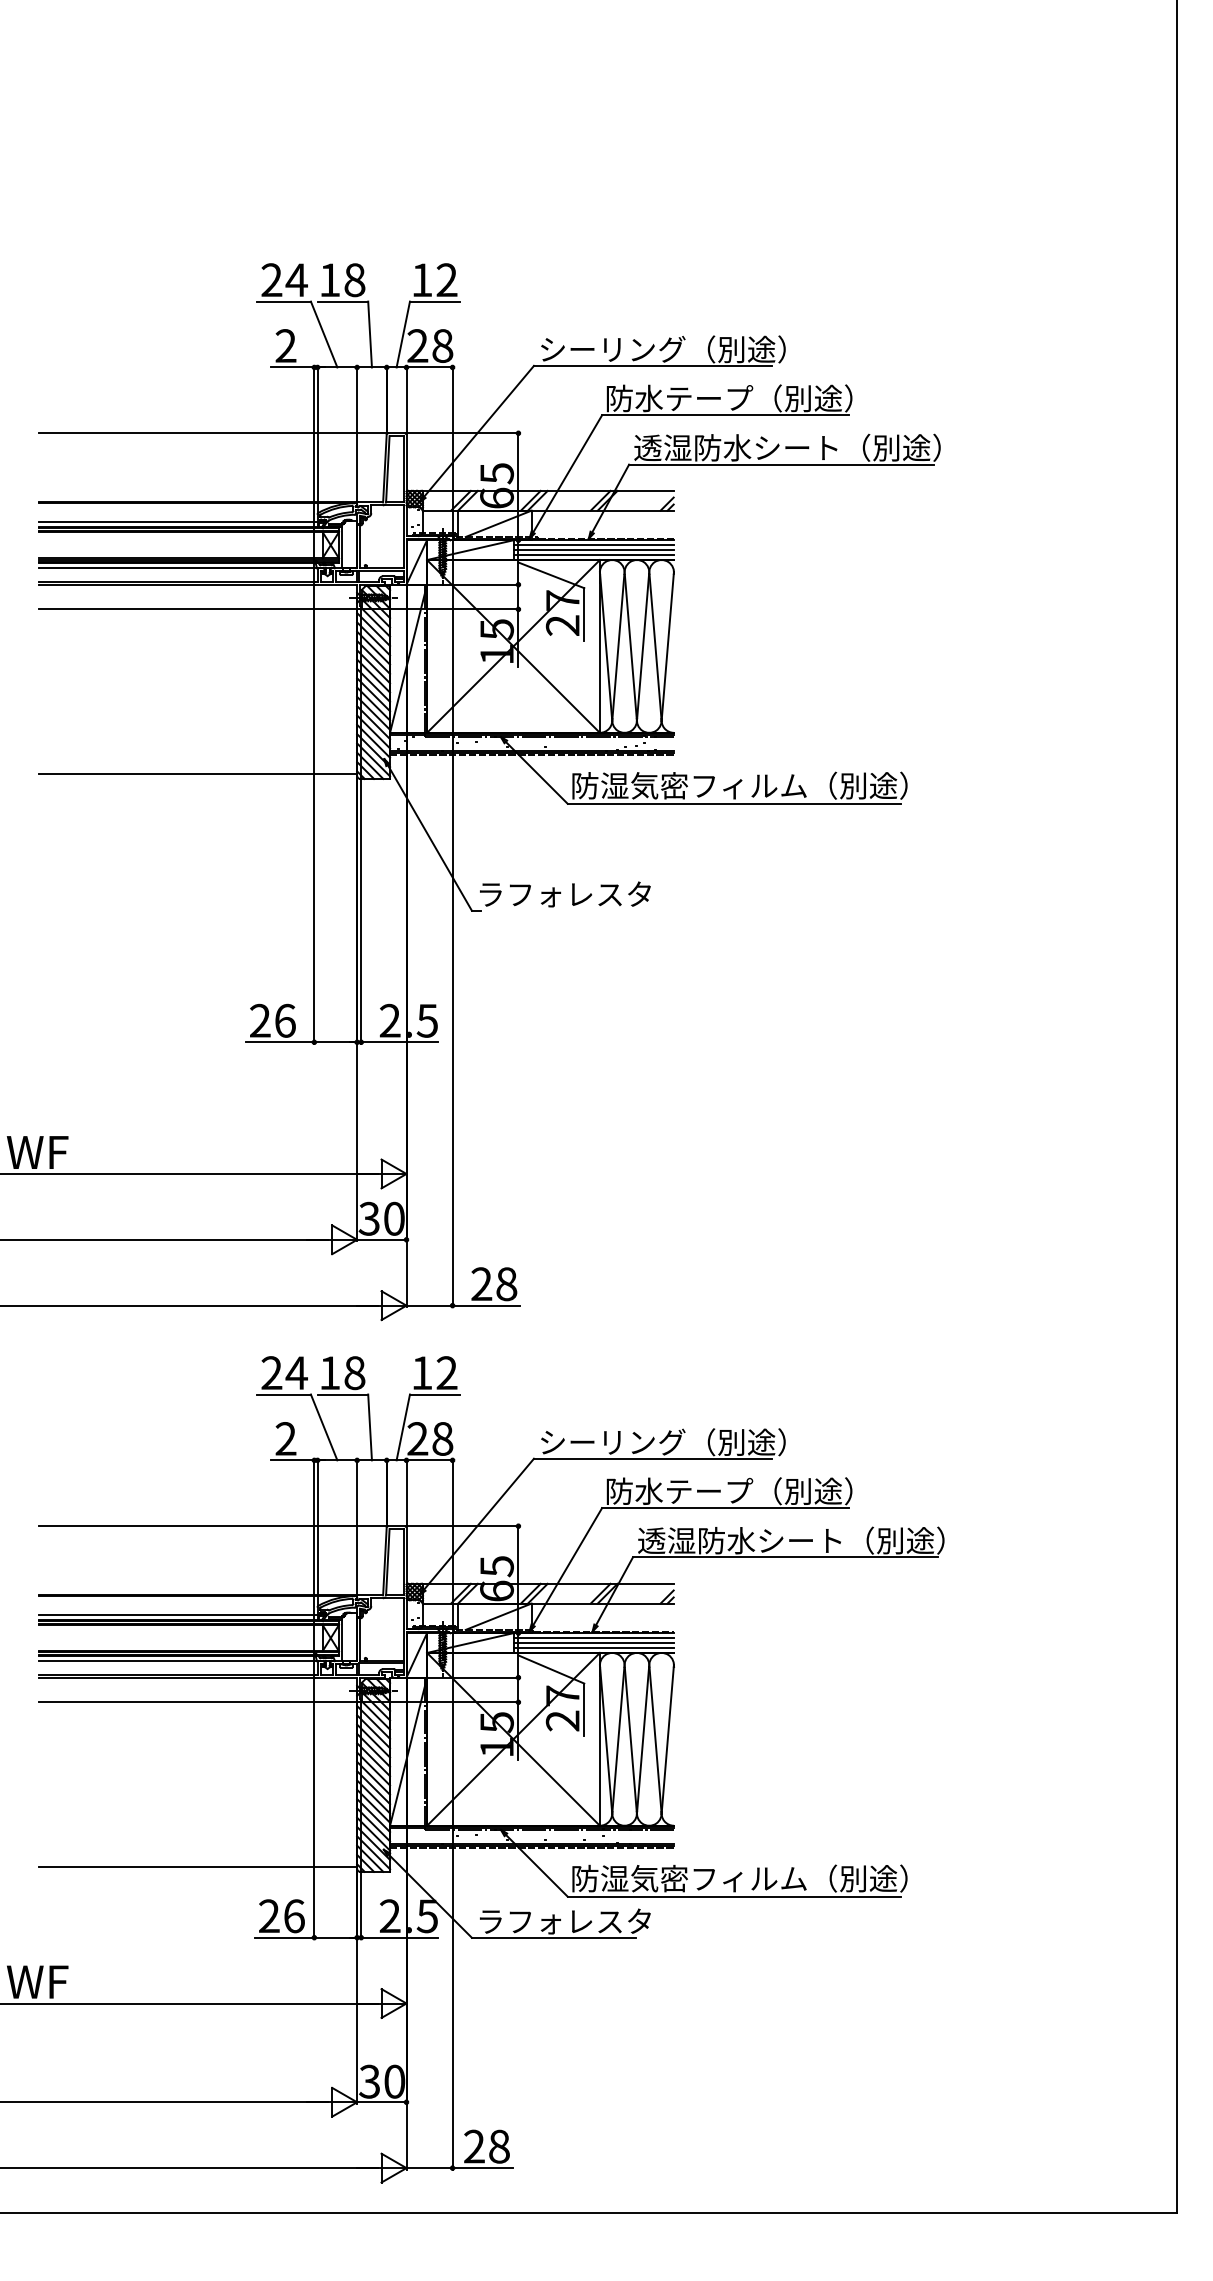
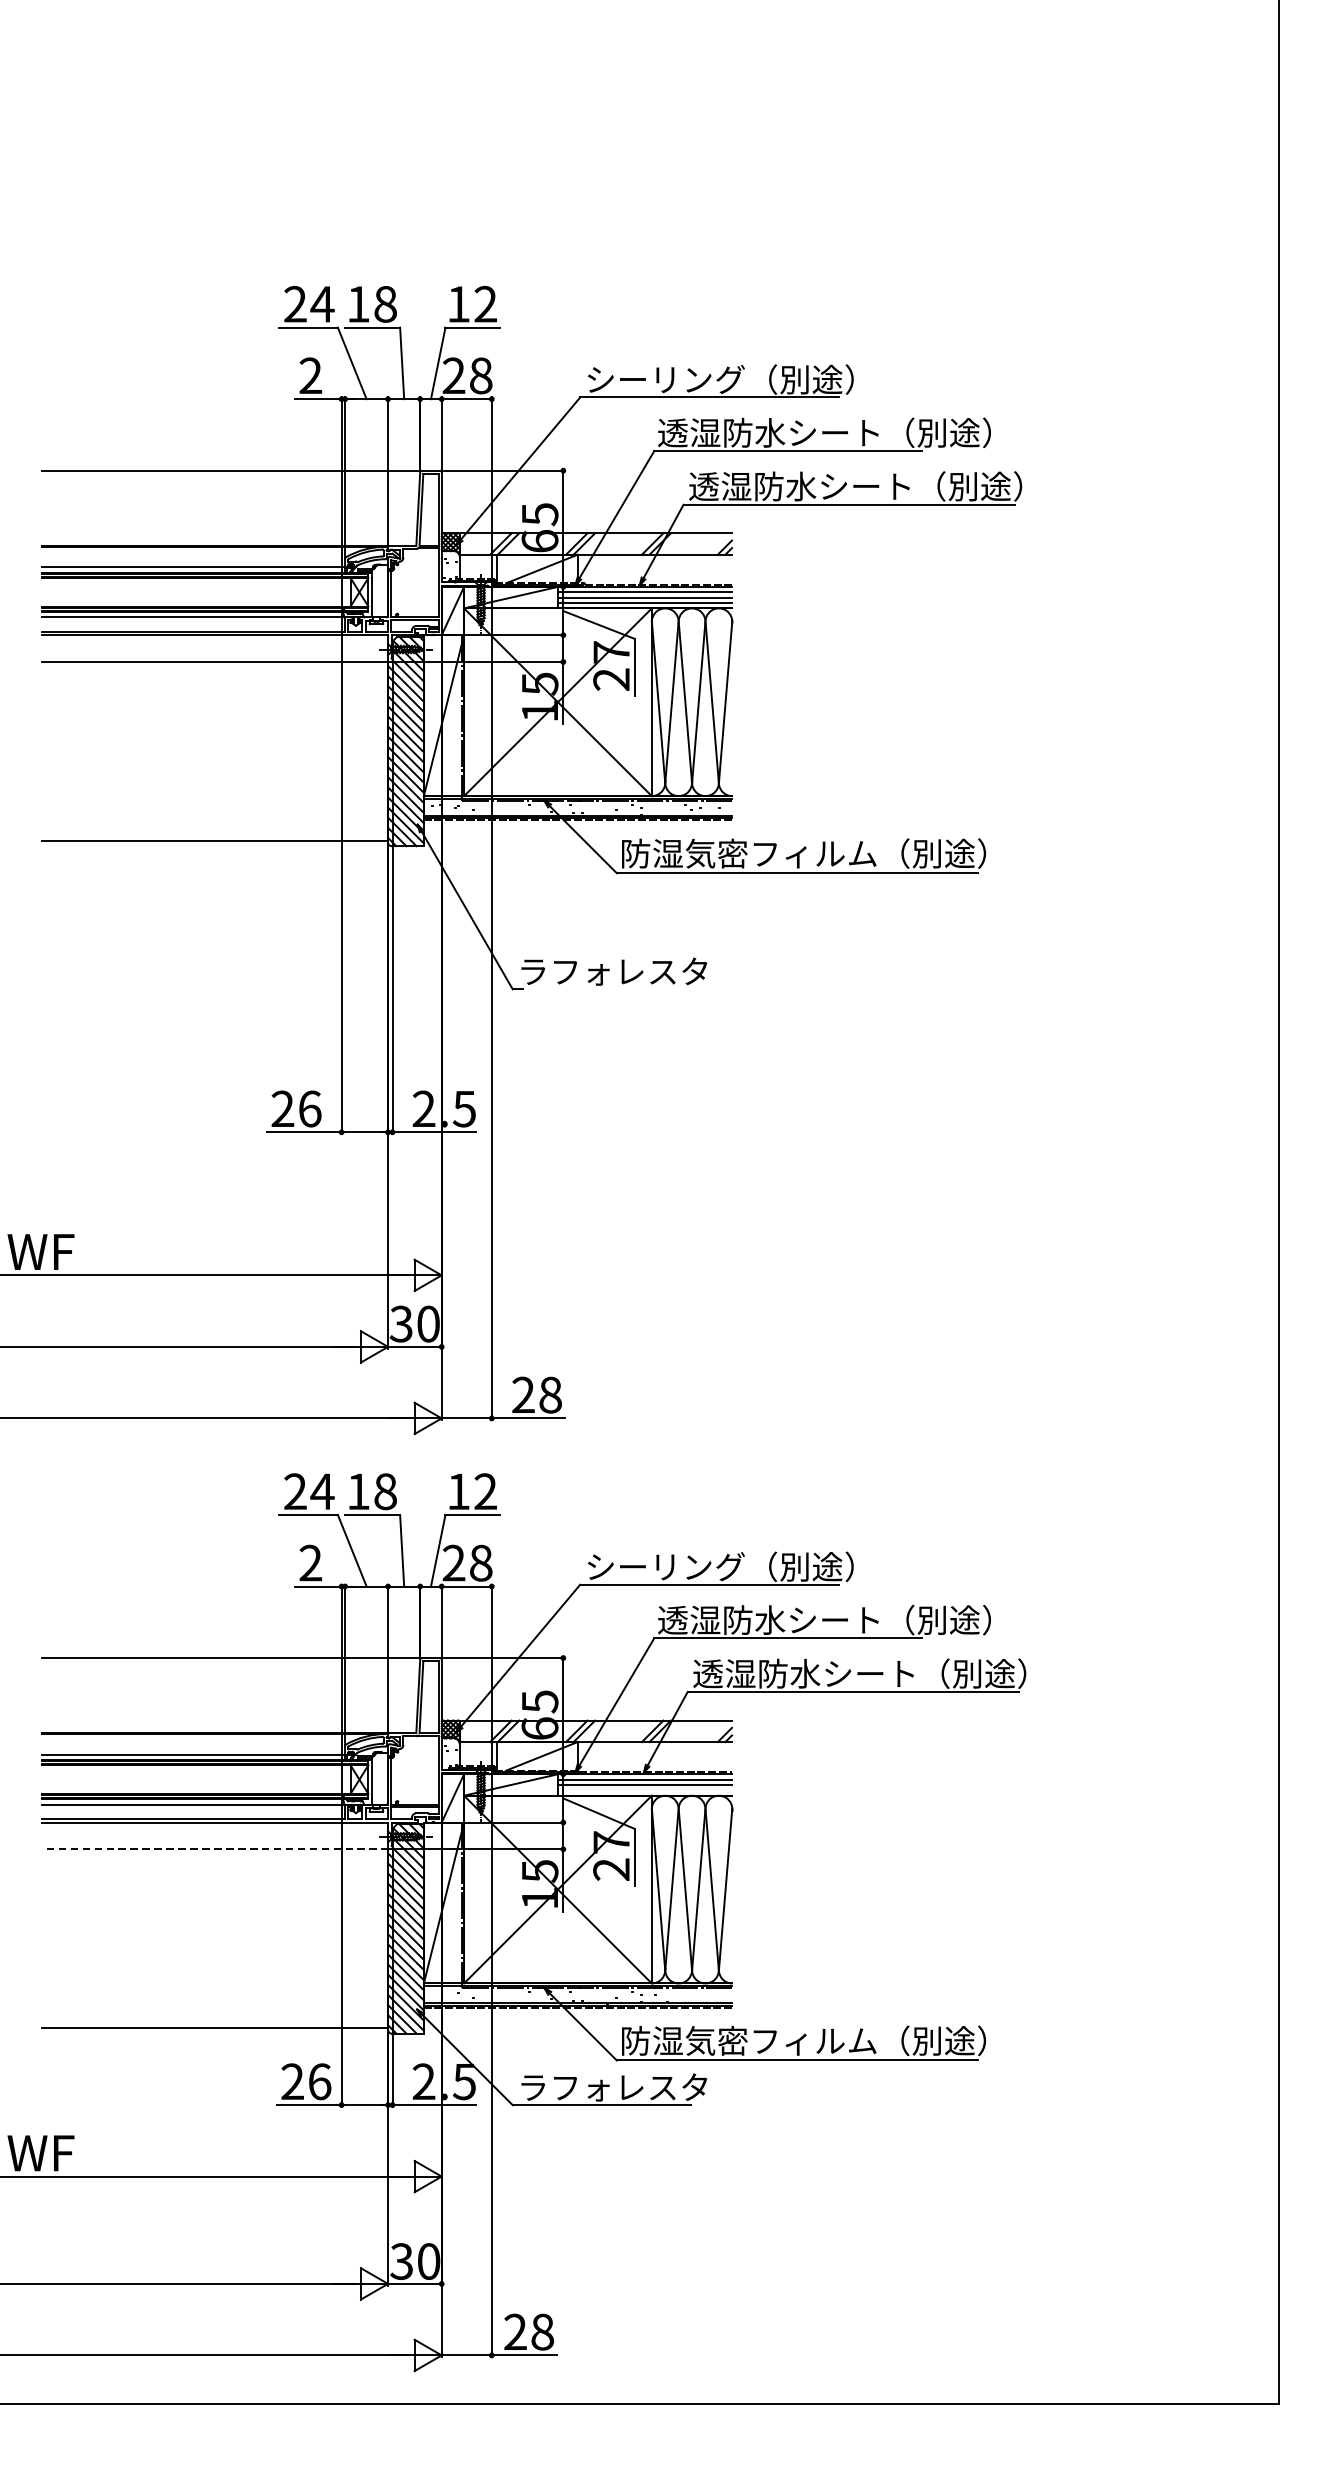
text: (758, 398) -> (824, 432), 防水テープ（別途） -> 透湿防水シート（別途）
text: (758, 1491) -> (824, 1620), 防水テープ（別途） -> 透湿防水シート（別途）
line: (593, 1648) -> (644, 1790), removed
line: (198, 1702) -> (215, 1849), solid -> dashed

